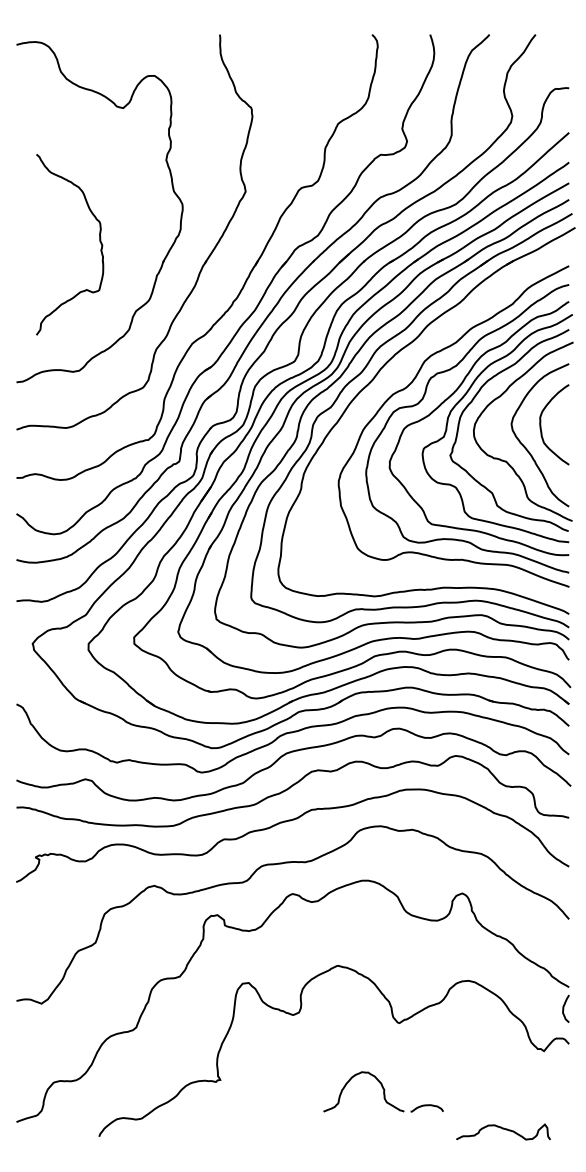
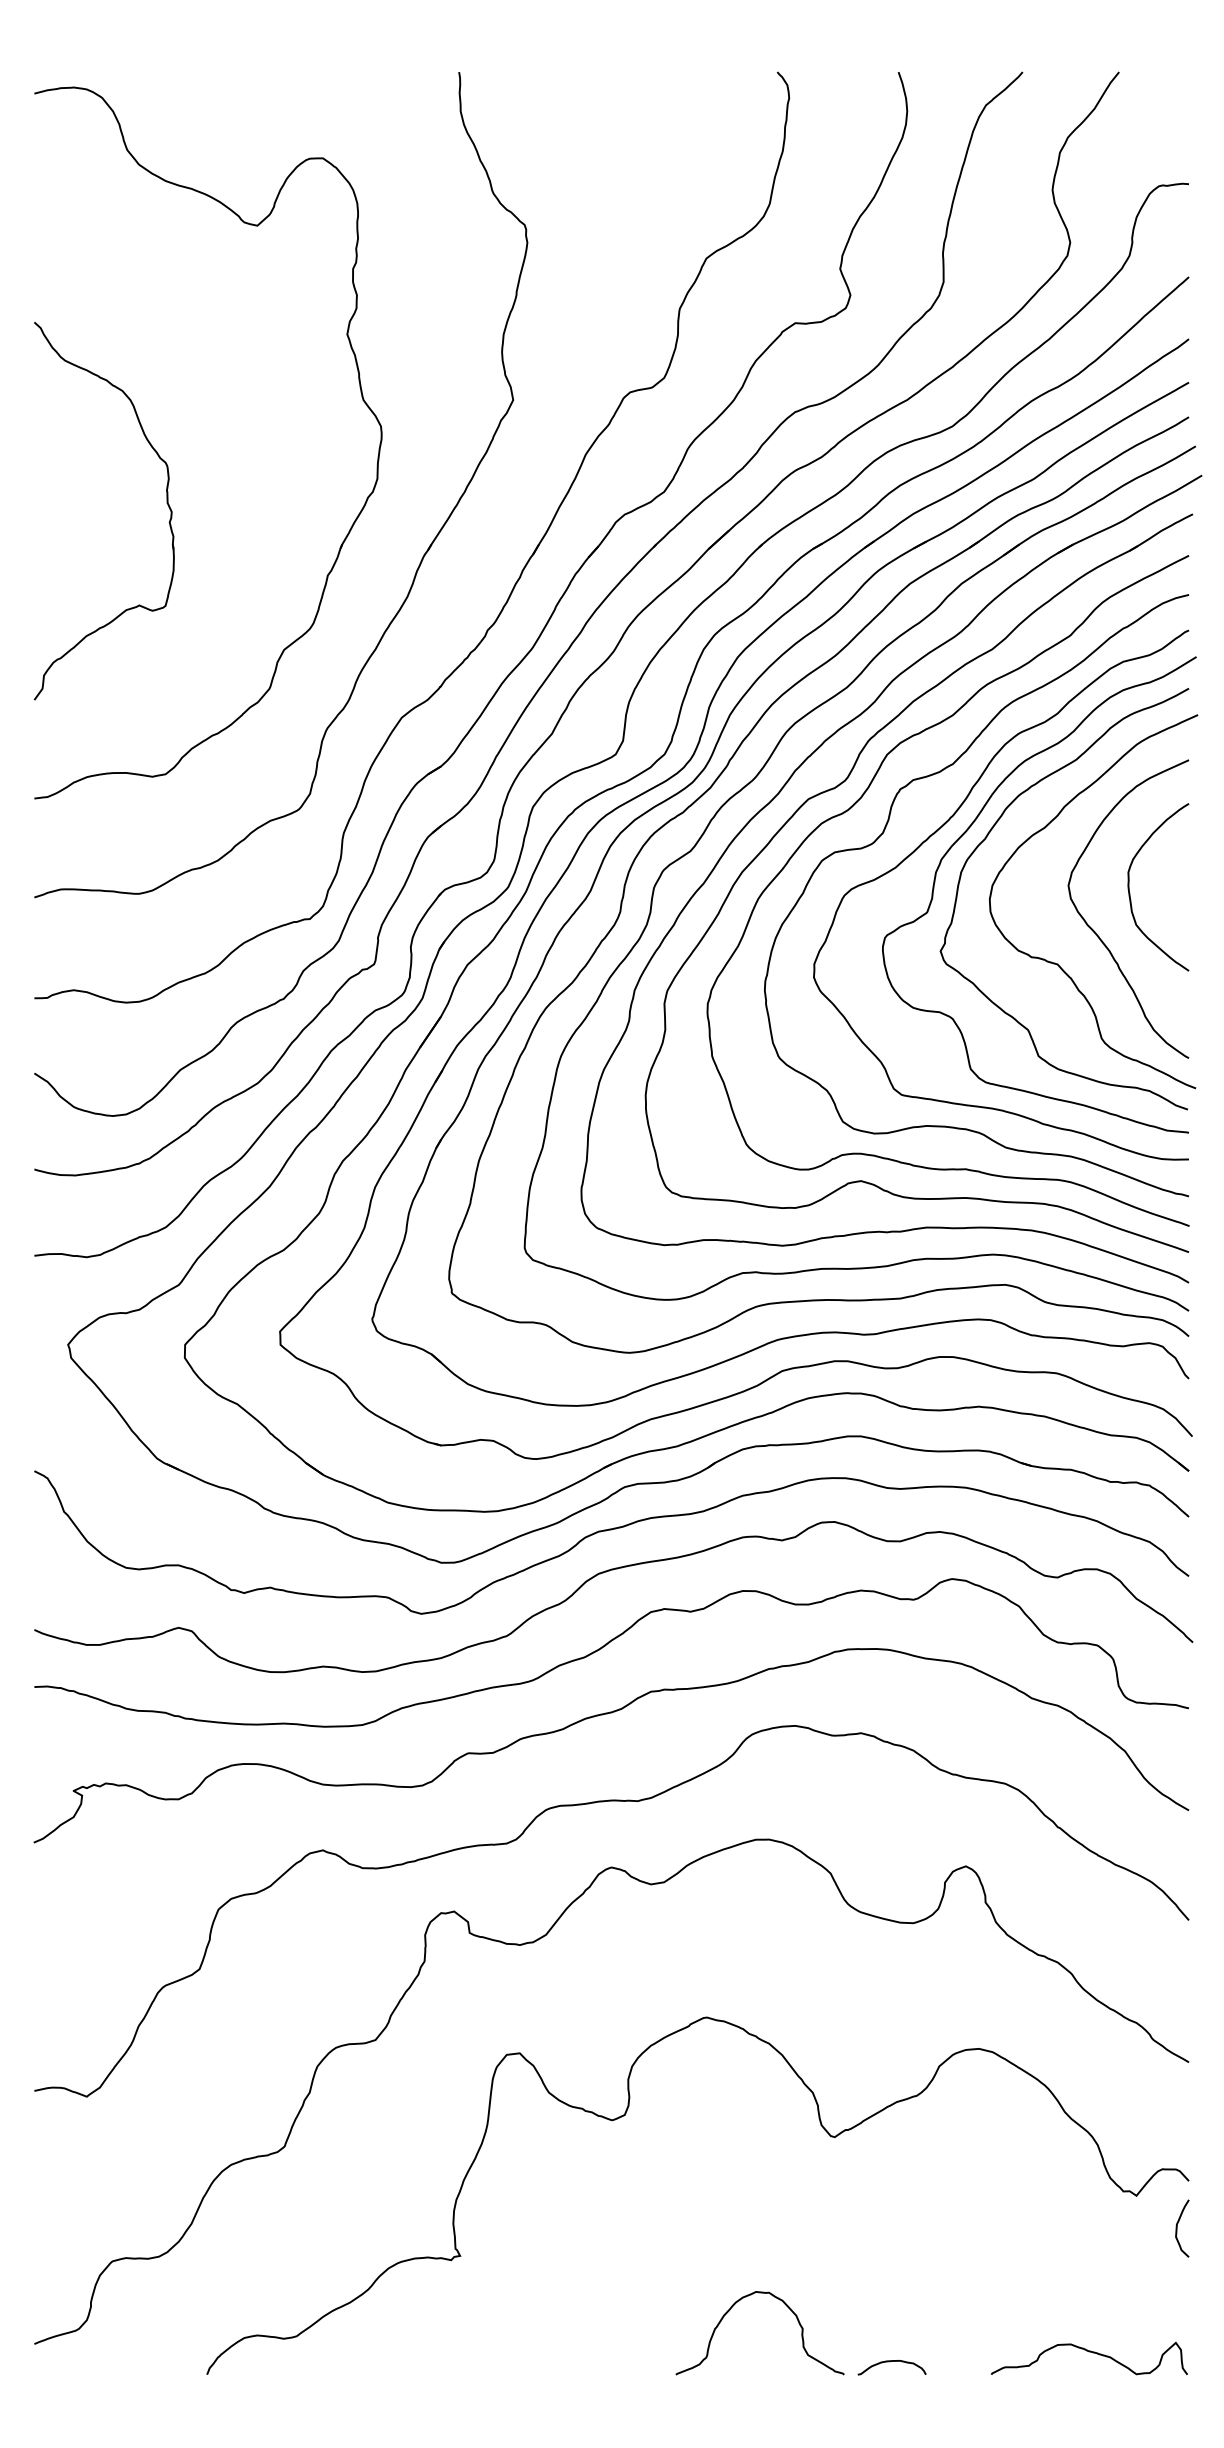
part: (99, 241) -> (165, 504), moved
part: (405, 374) -> (847, 782), added
curve: (564, 1008) -> (1179, 2227), moved
part: (383, 1091) -> (801, 2332), moved
curve: (503, 1129) -> (1089, 2353), moved

